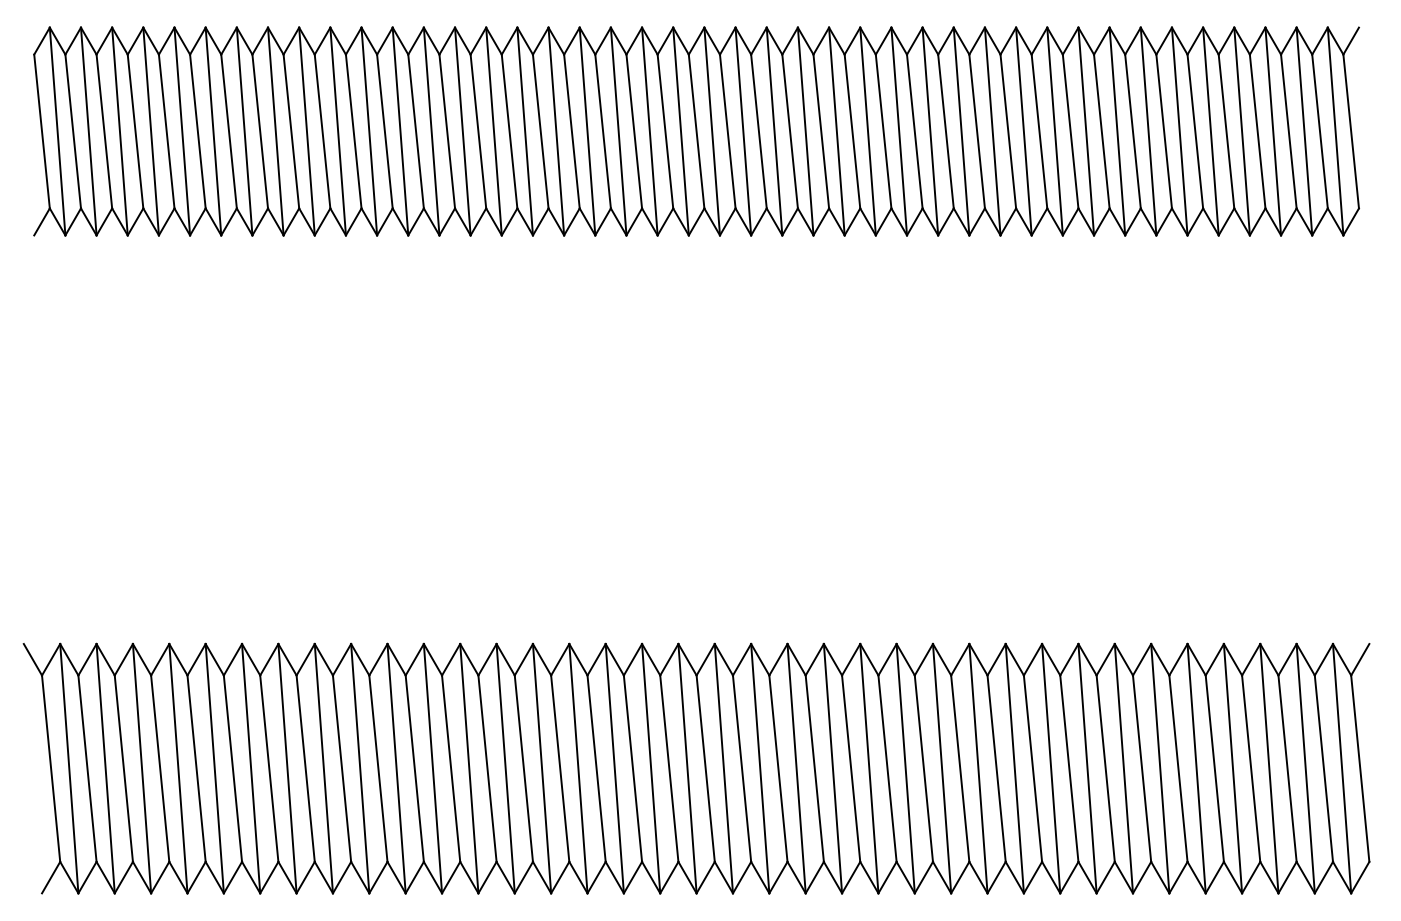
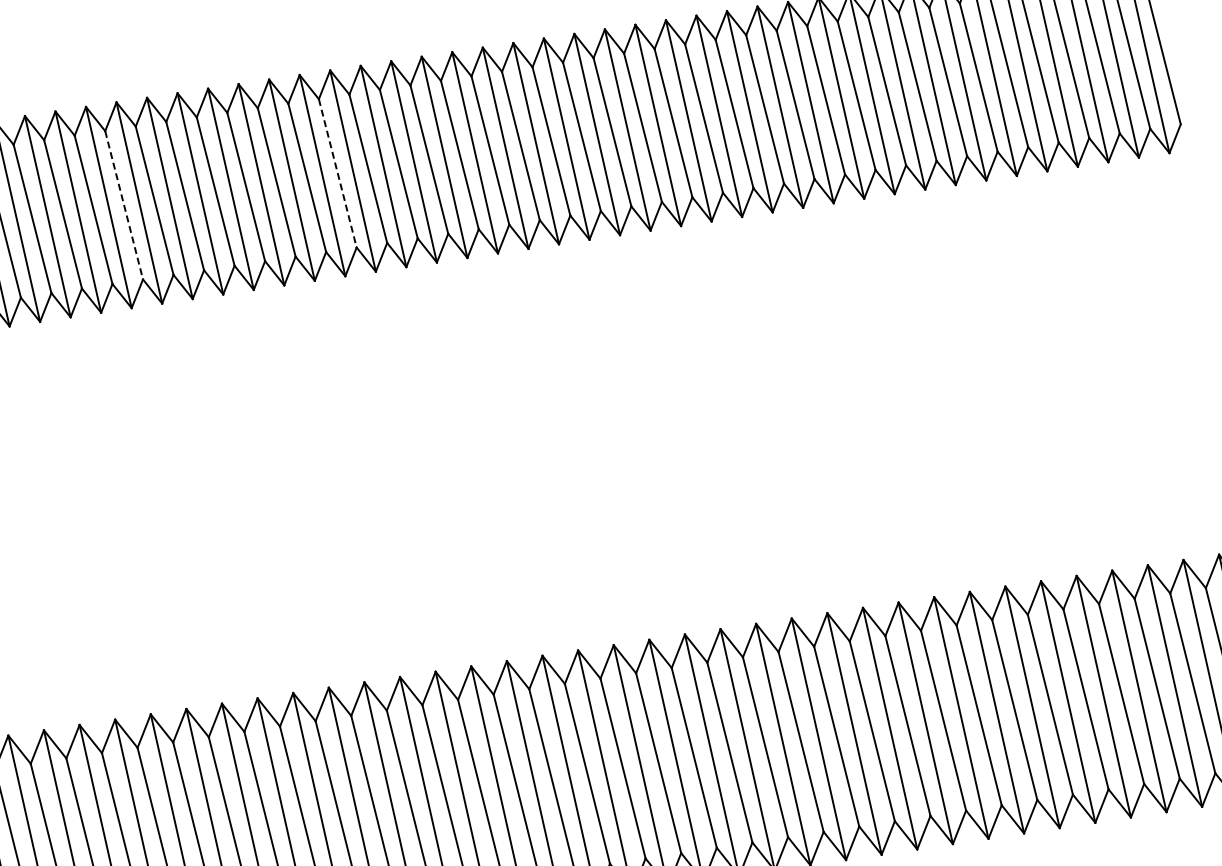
line: (291, 132) -> (124, 206), solid -> dashed
line: (509, 132) -> (337, 174), solid -> dashed

